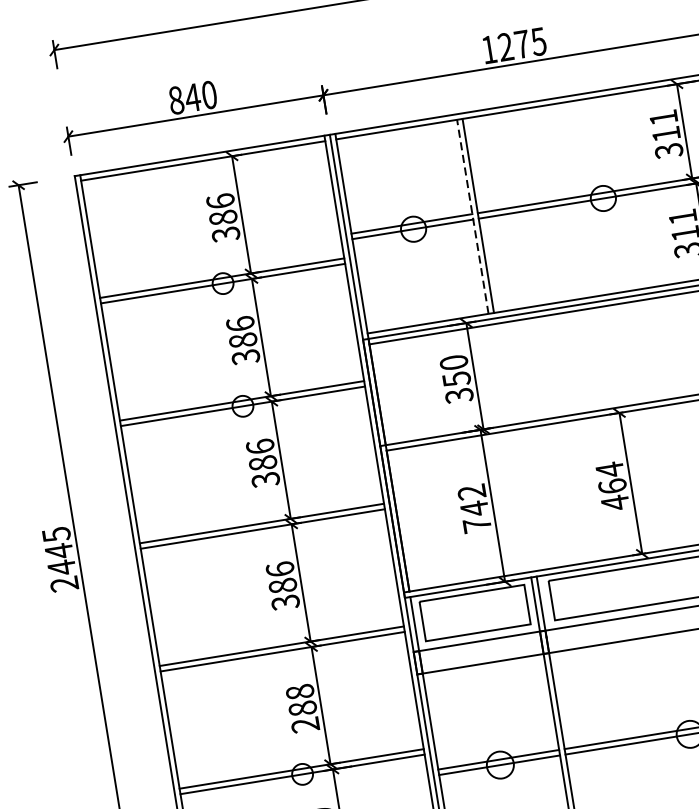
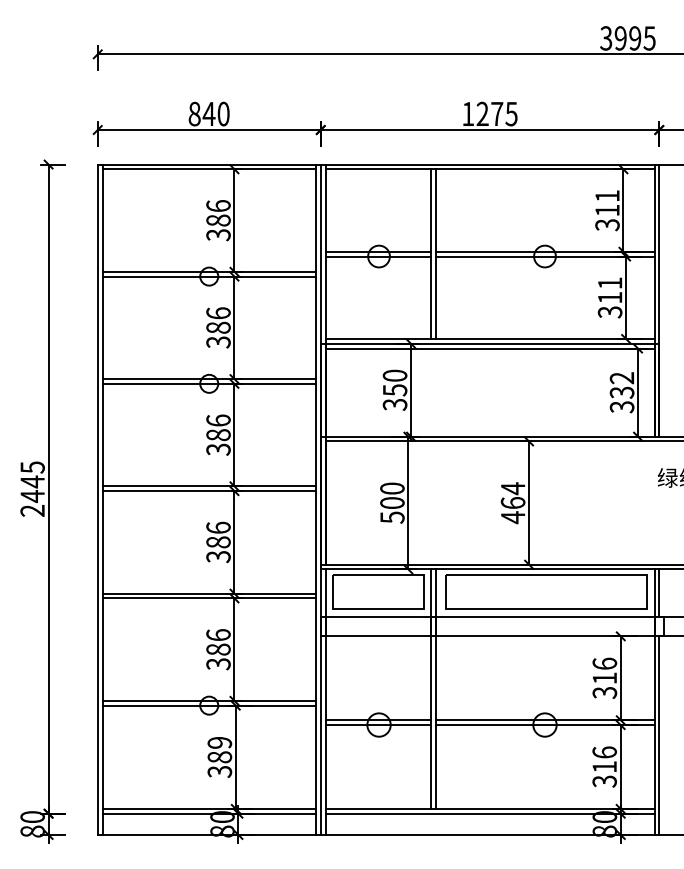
line: (473, 217) -> (431, 254), dashed -> solid
text: (474, 508) -> (392, 502), 742 -> 500
text: (302, 708) -> (218, 649), 288 -> 386

